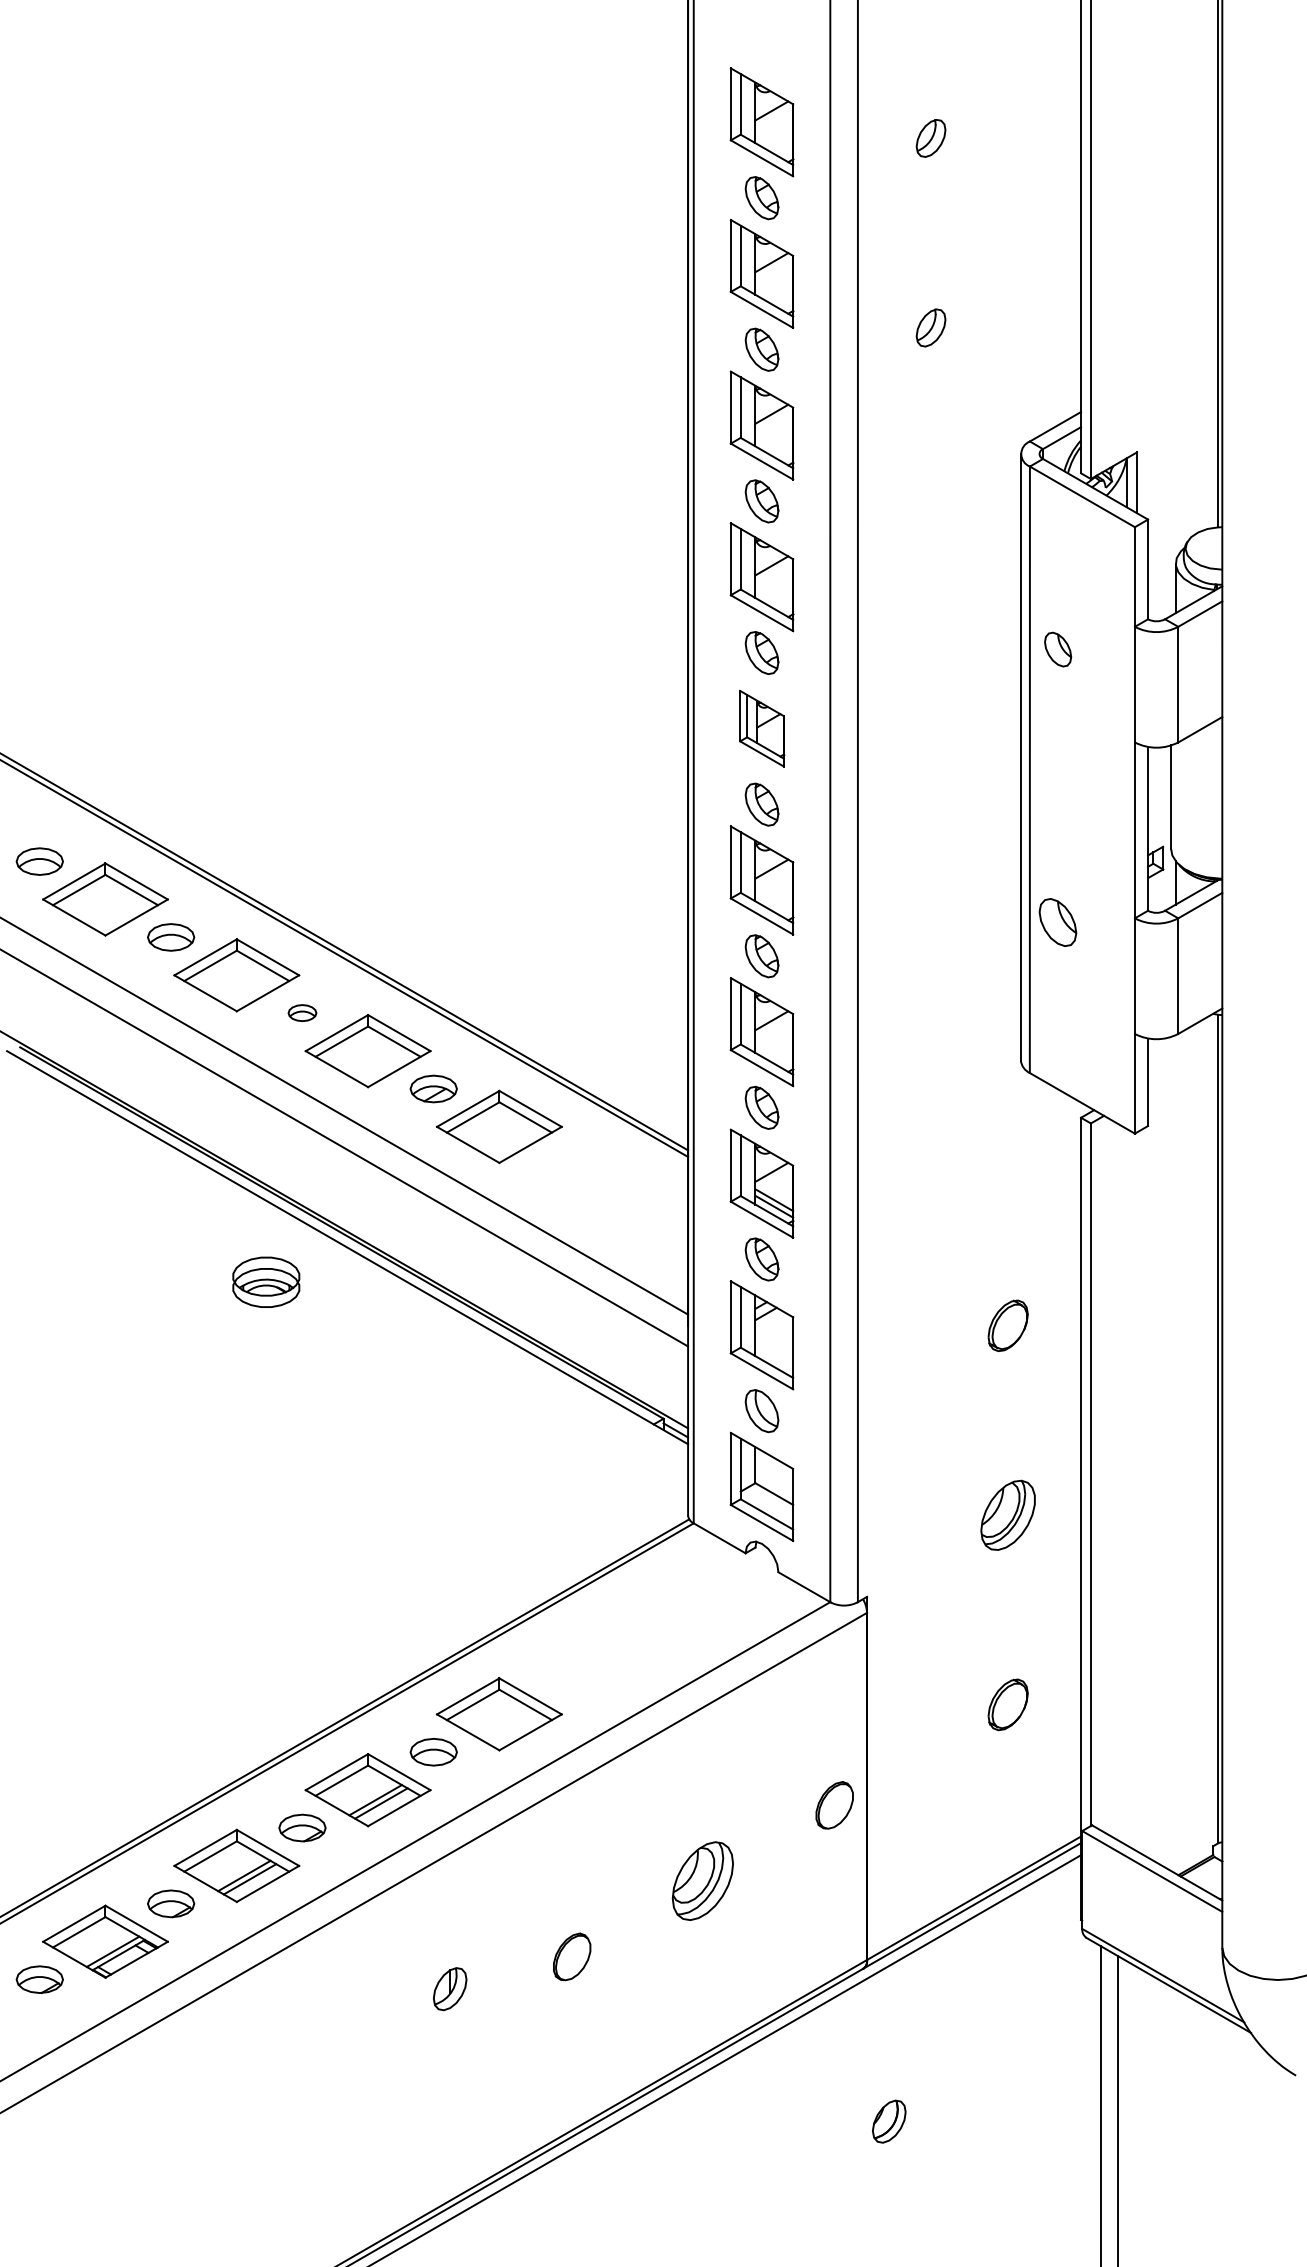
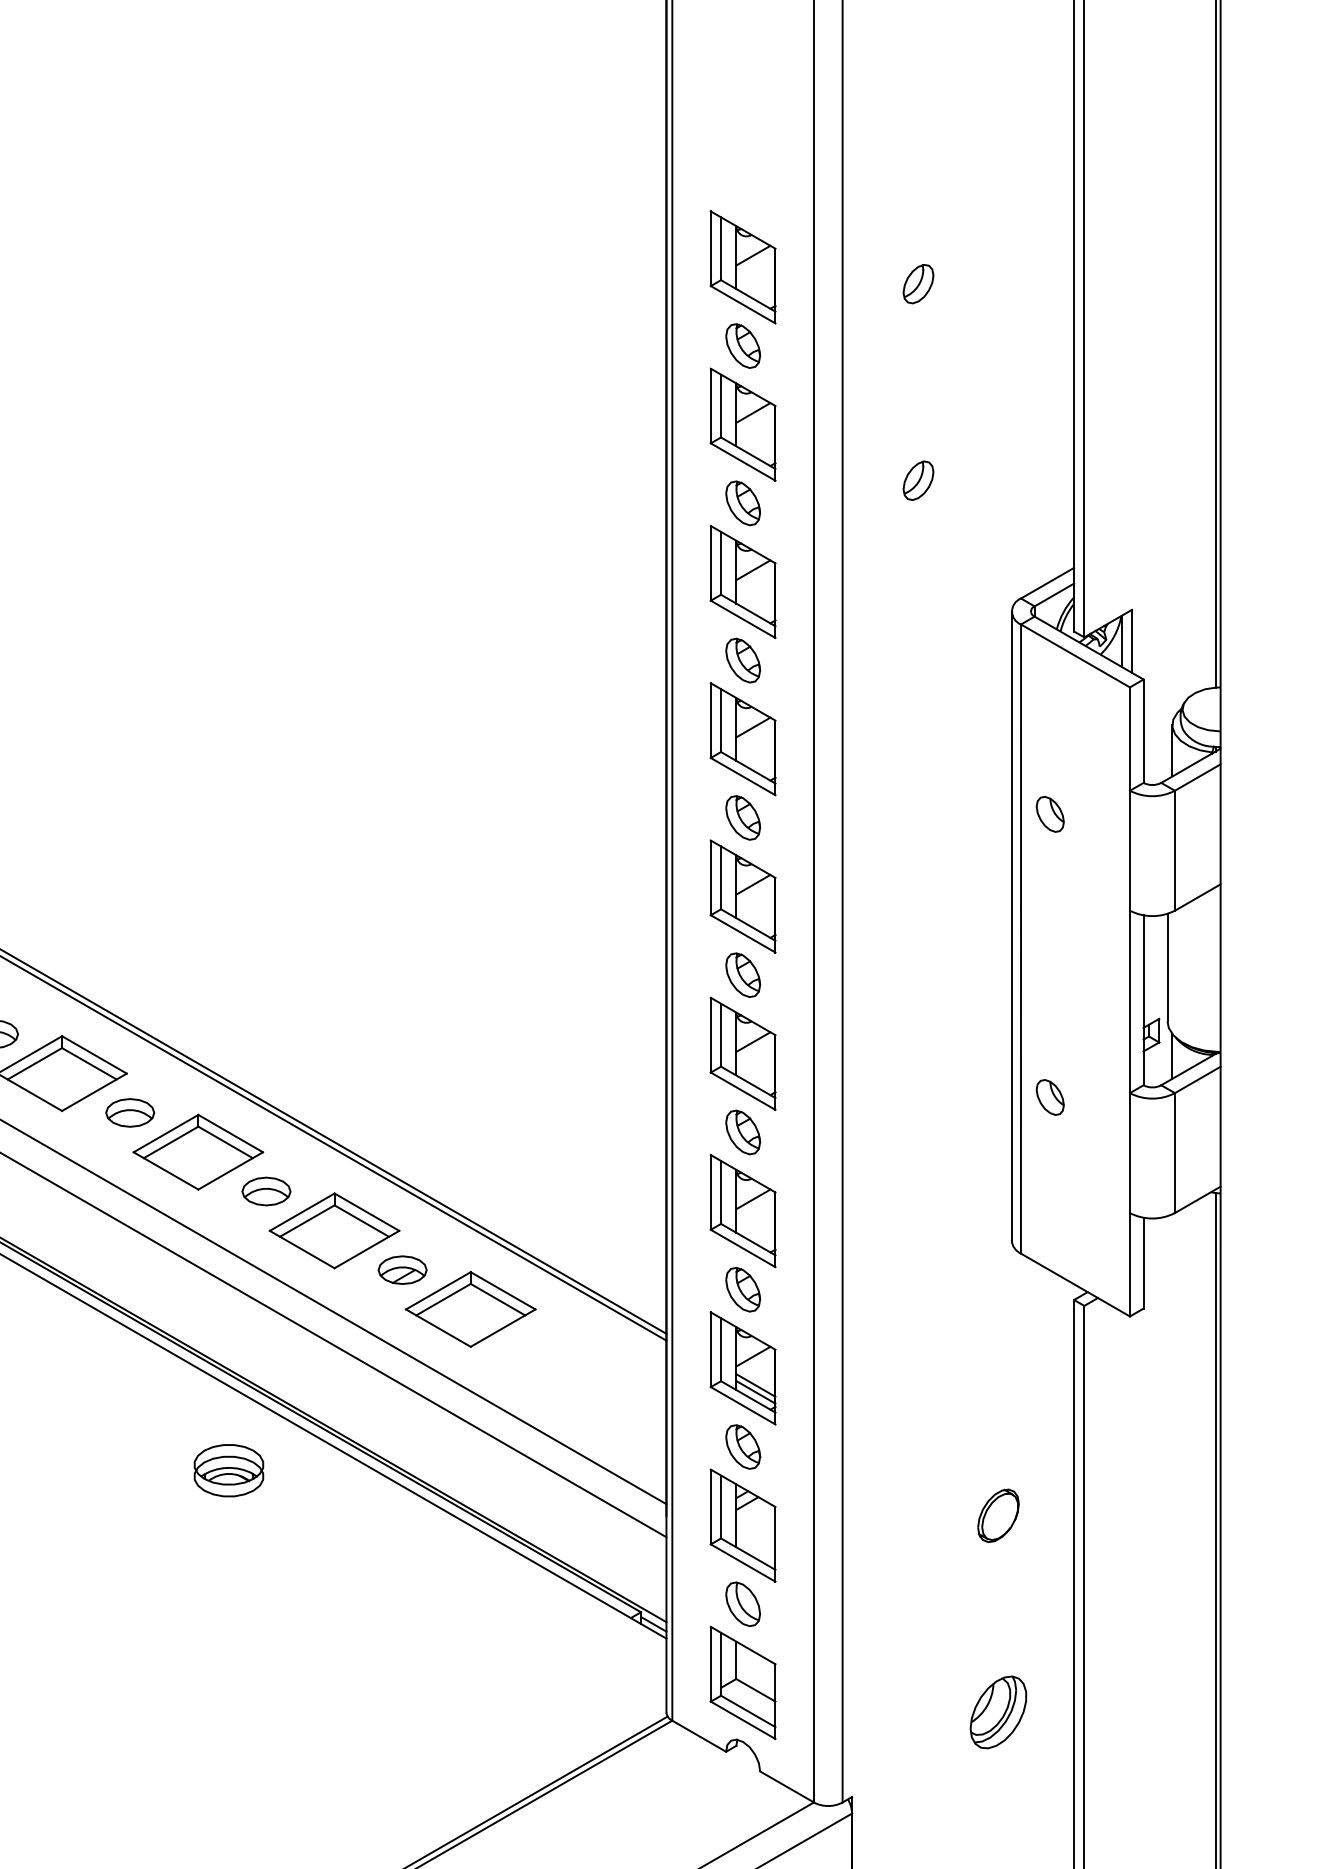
part: (761, 728) -> (742, 896), size x1.43
part: (1058, 922) -> (1050, 1097), size x0.71
part: (302, 1012) -> (266, 1190), size x1.67

